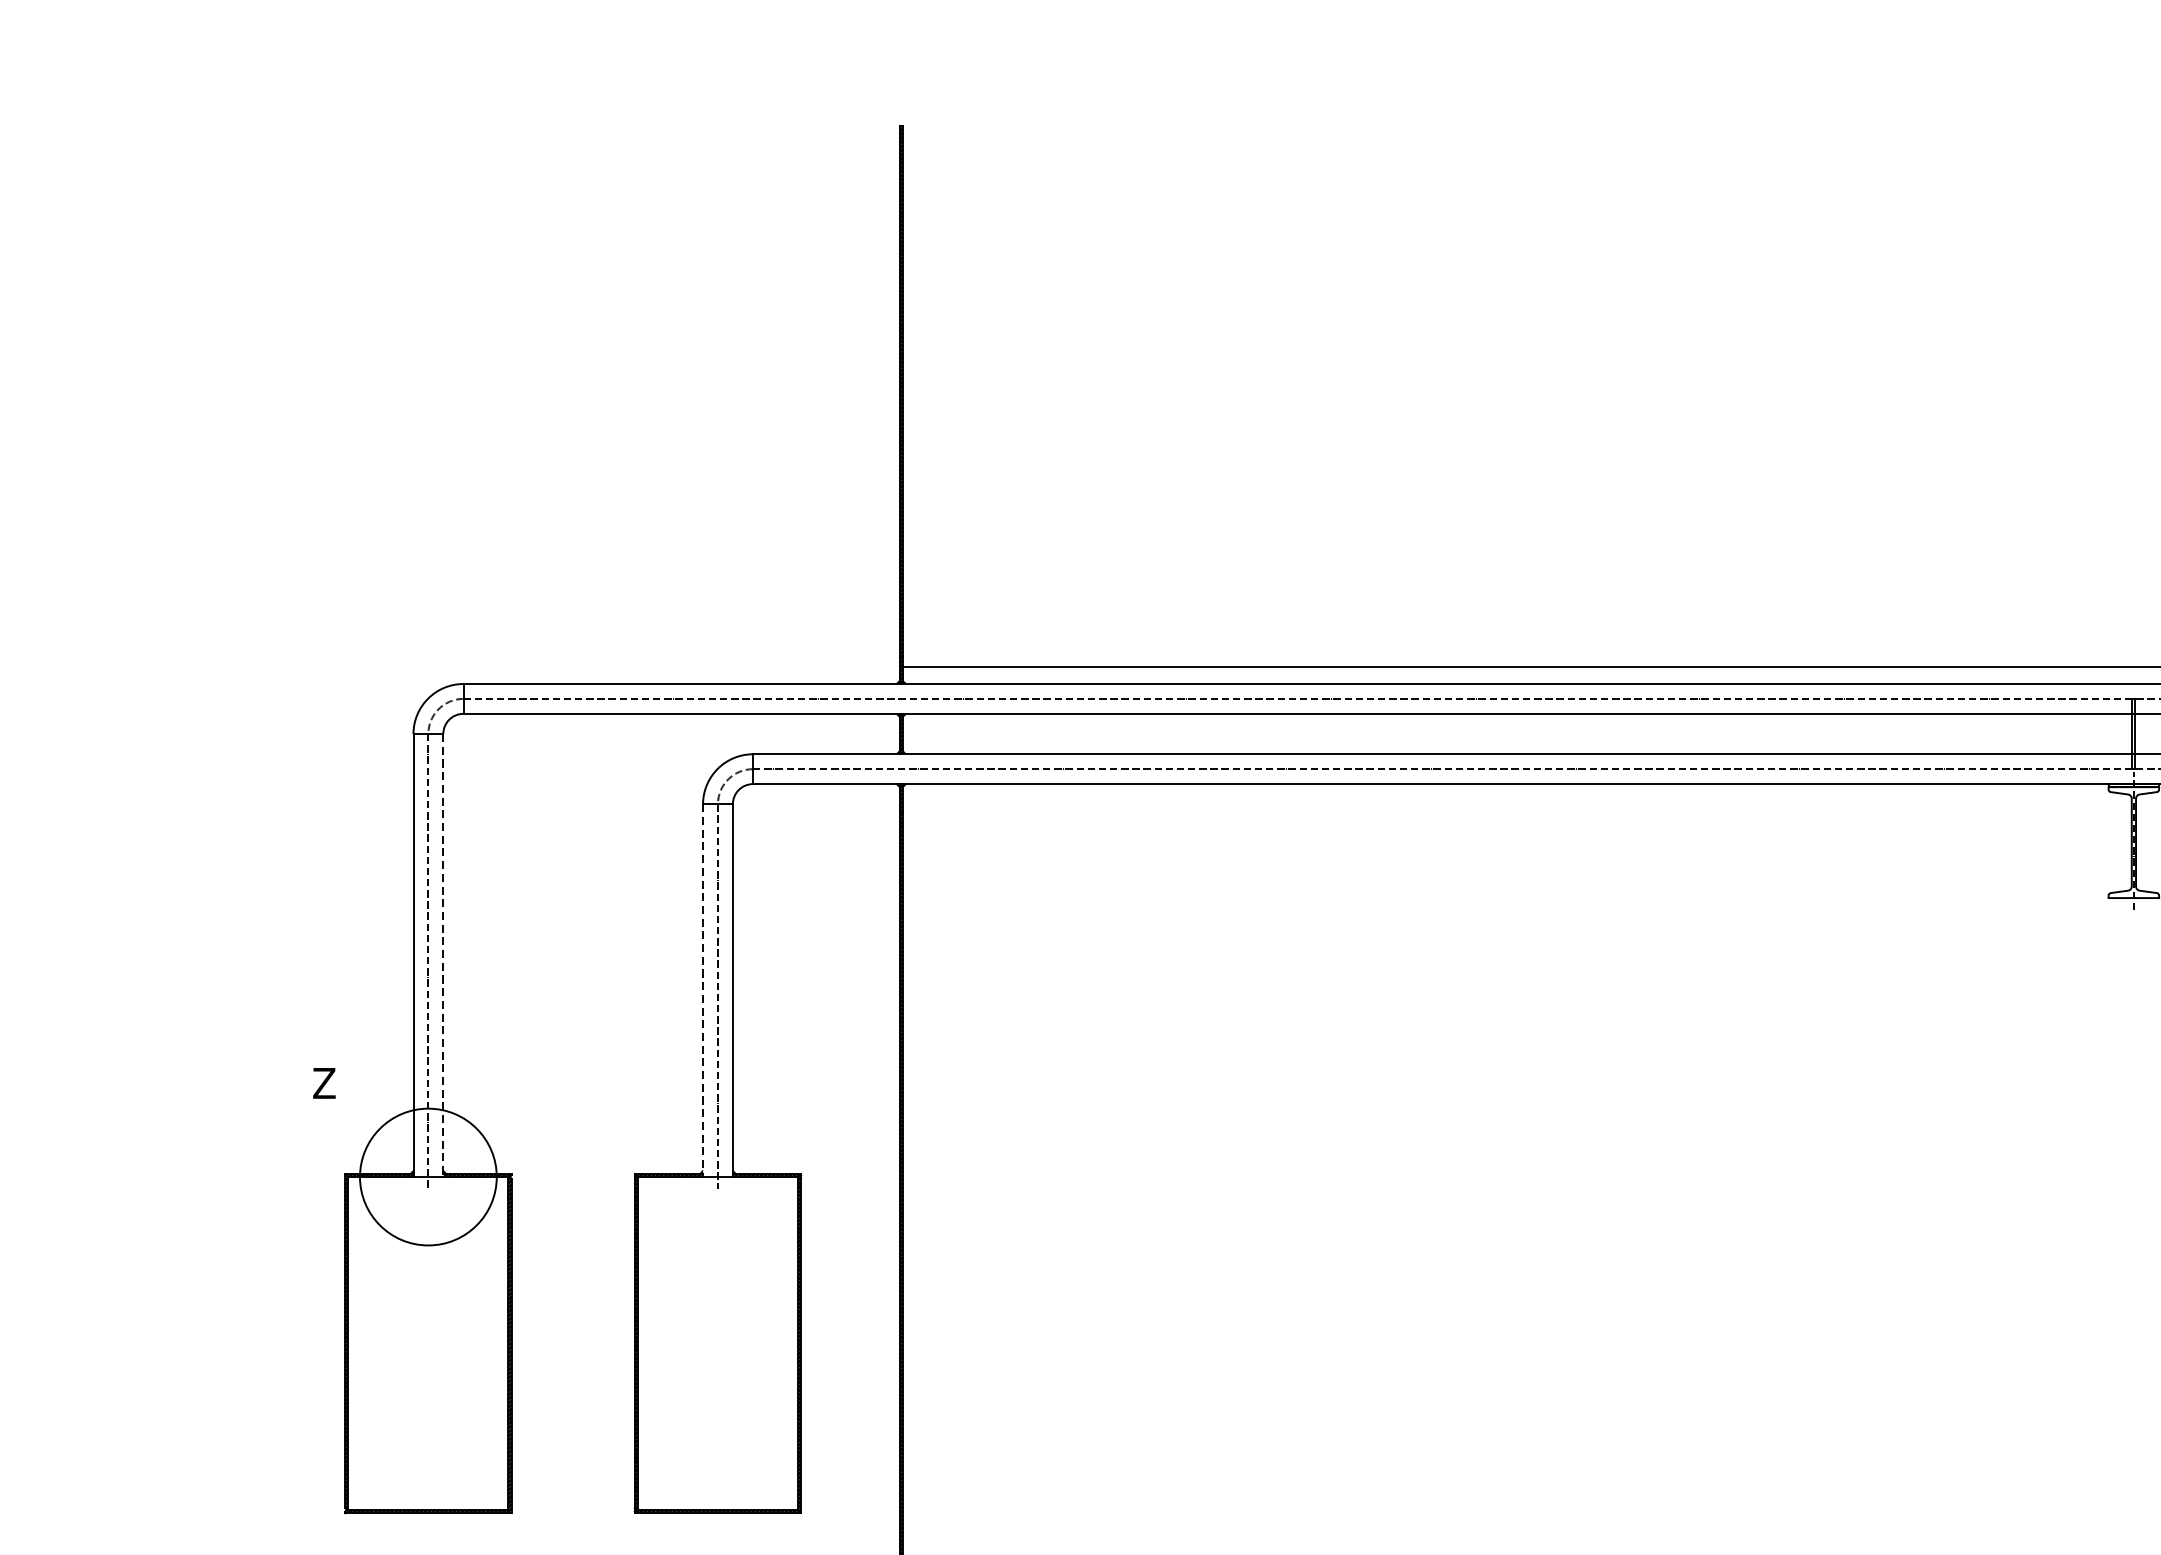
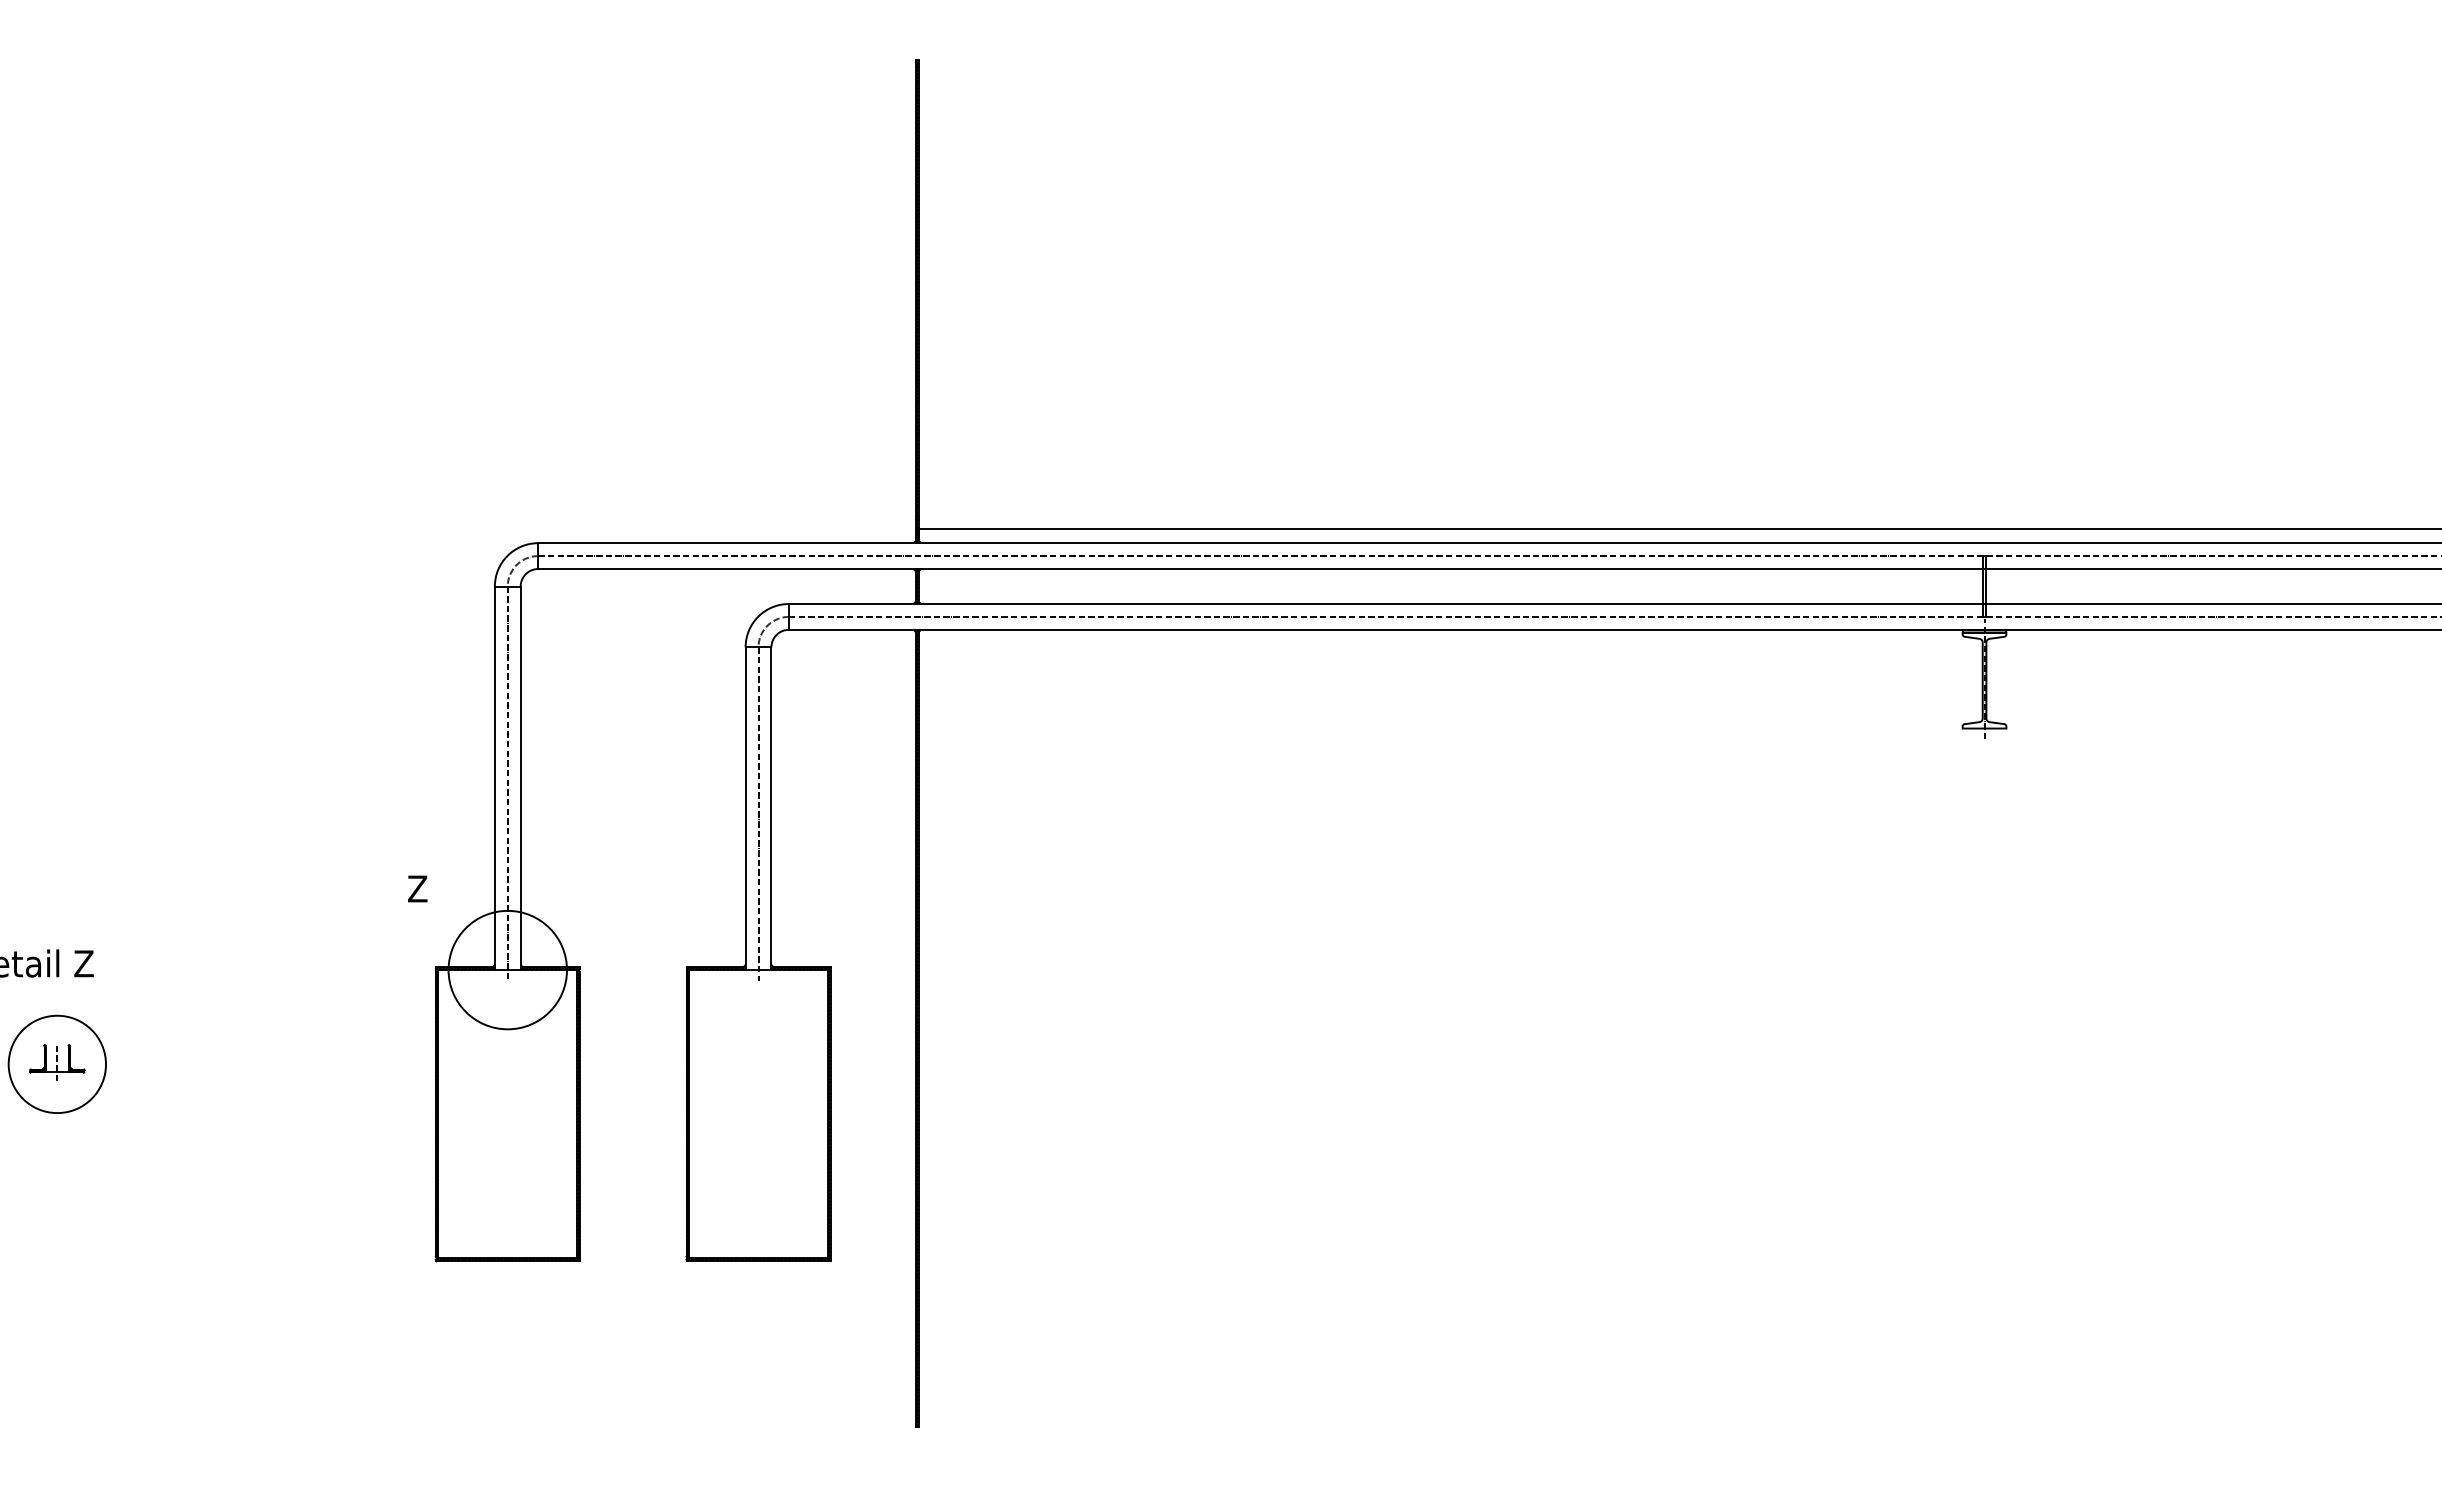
line: (443, 955) -> (520, 778), dashed -> solid
line: (702, 991) -> (745, 809), dashed -> solid

